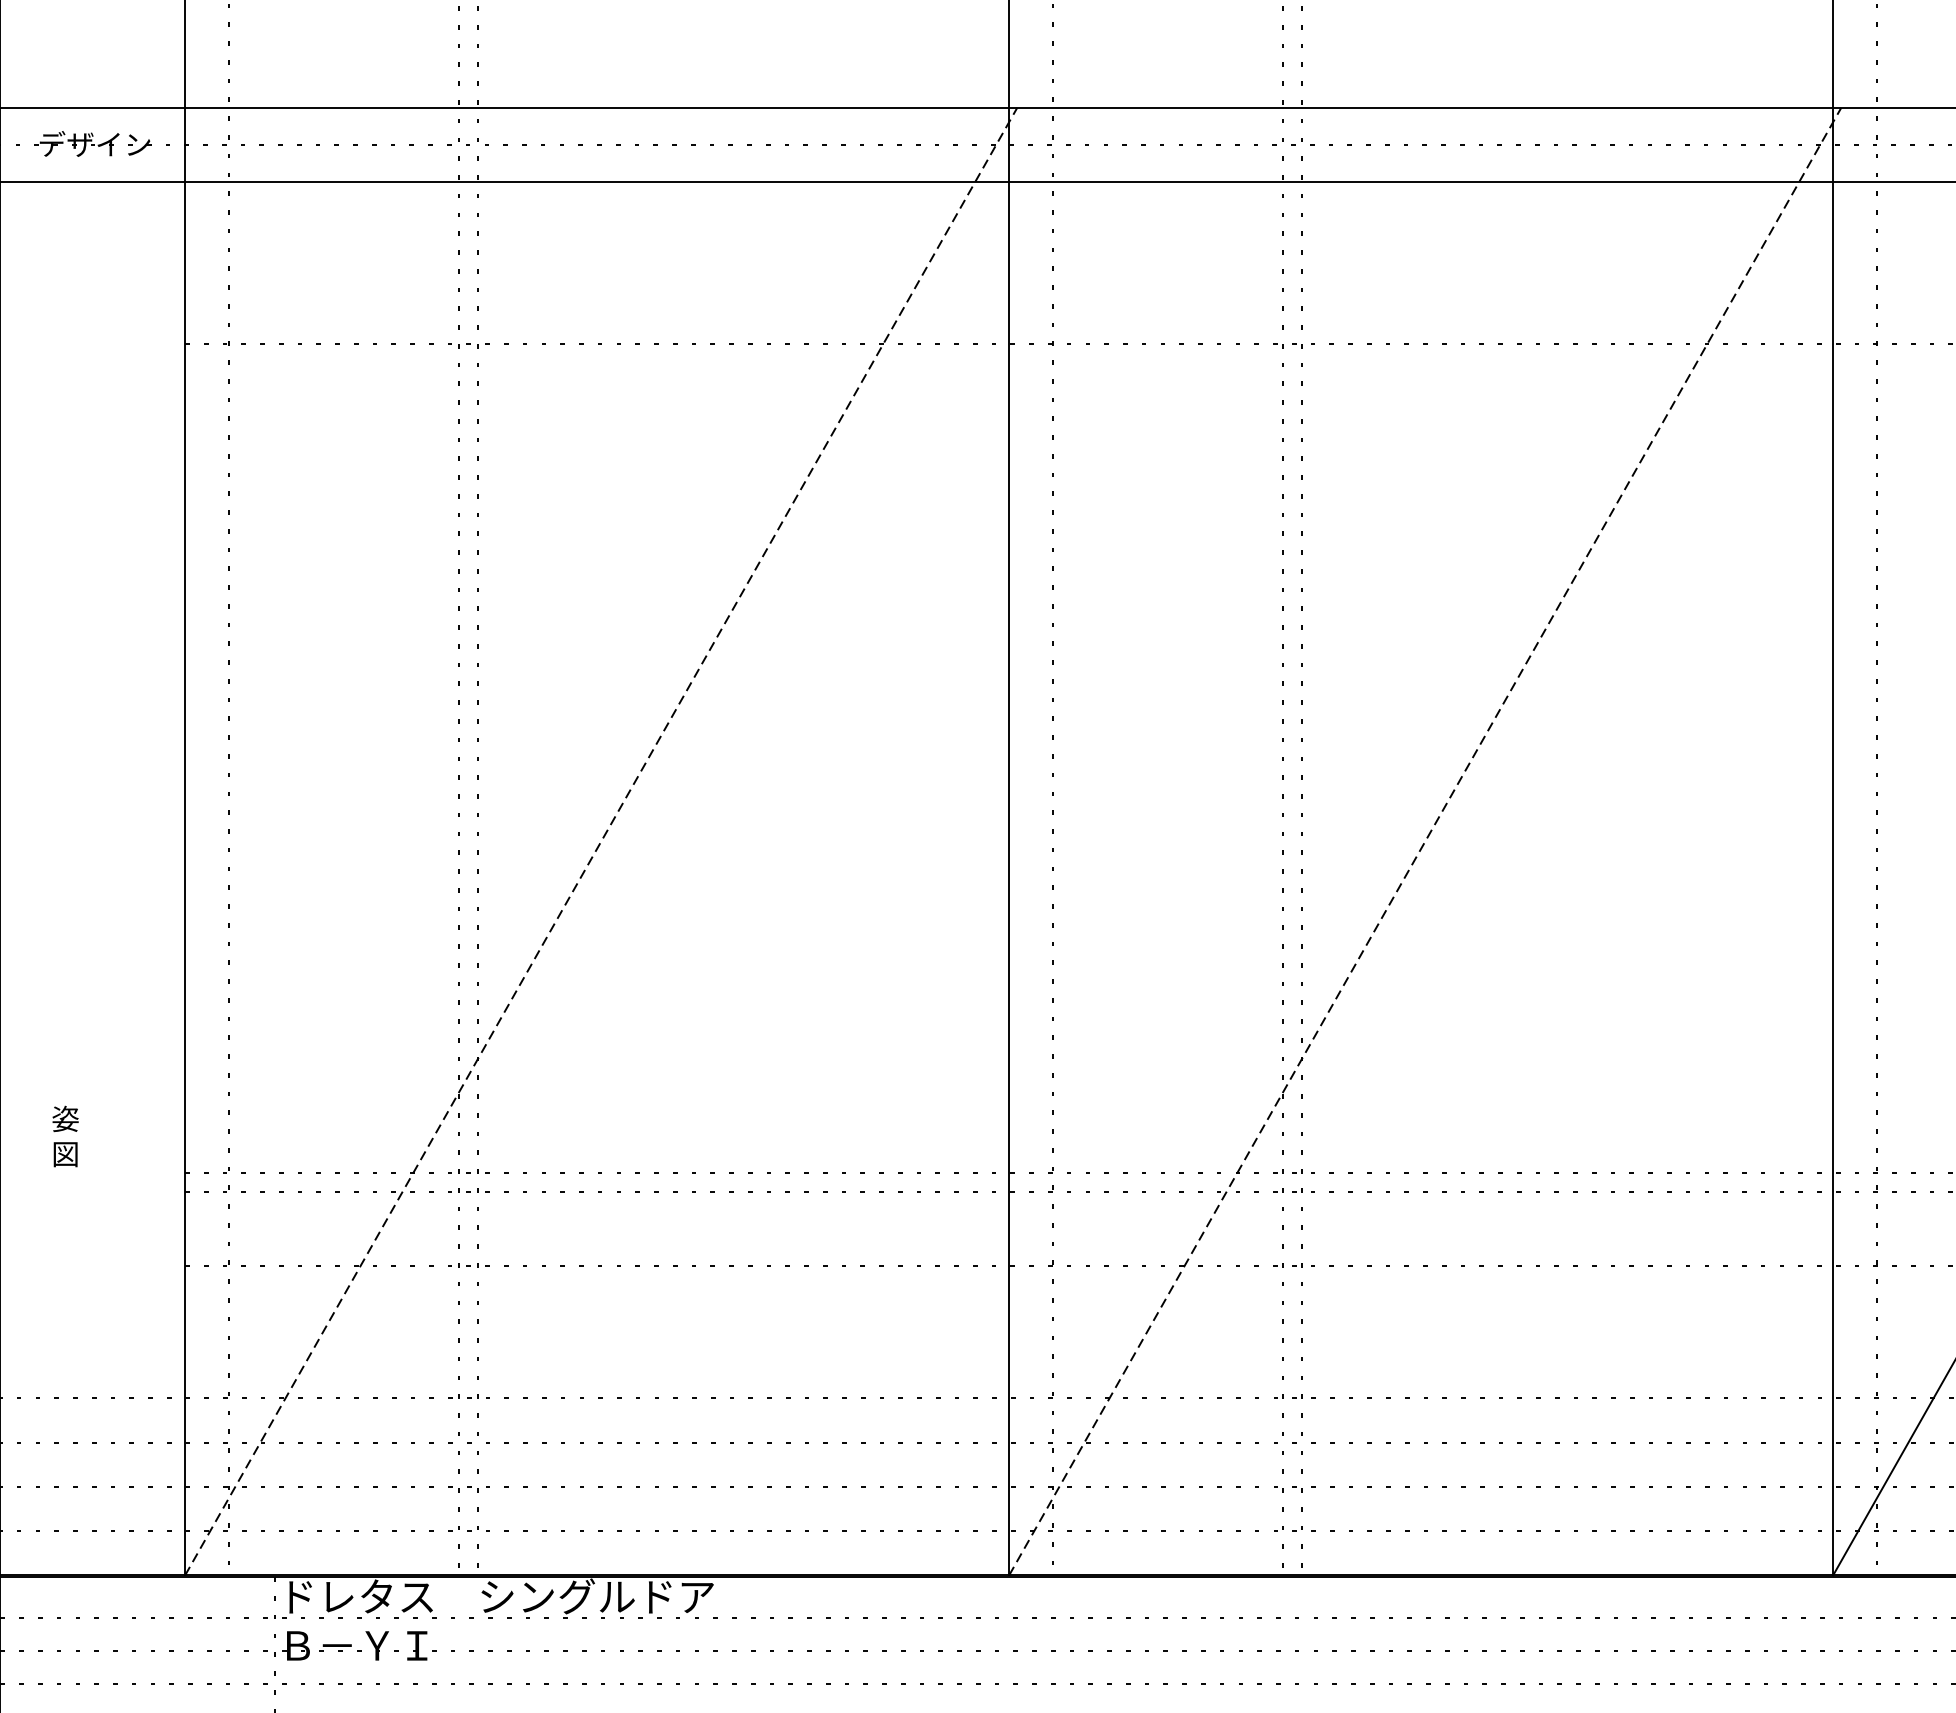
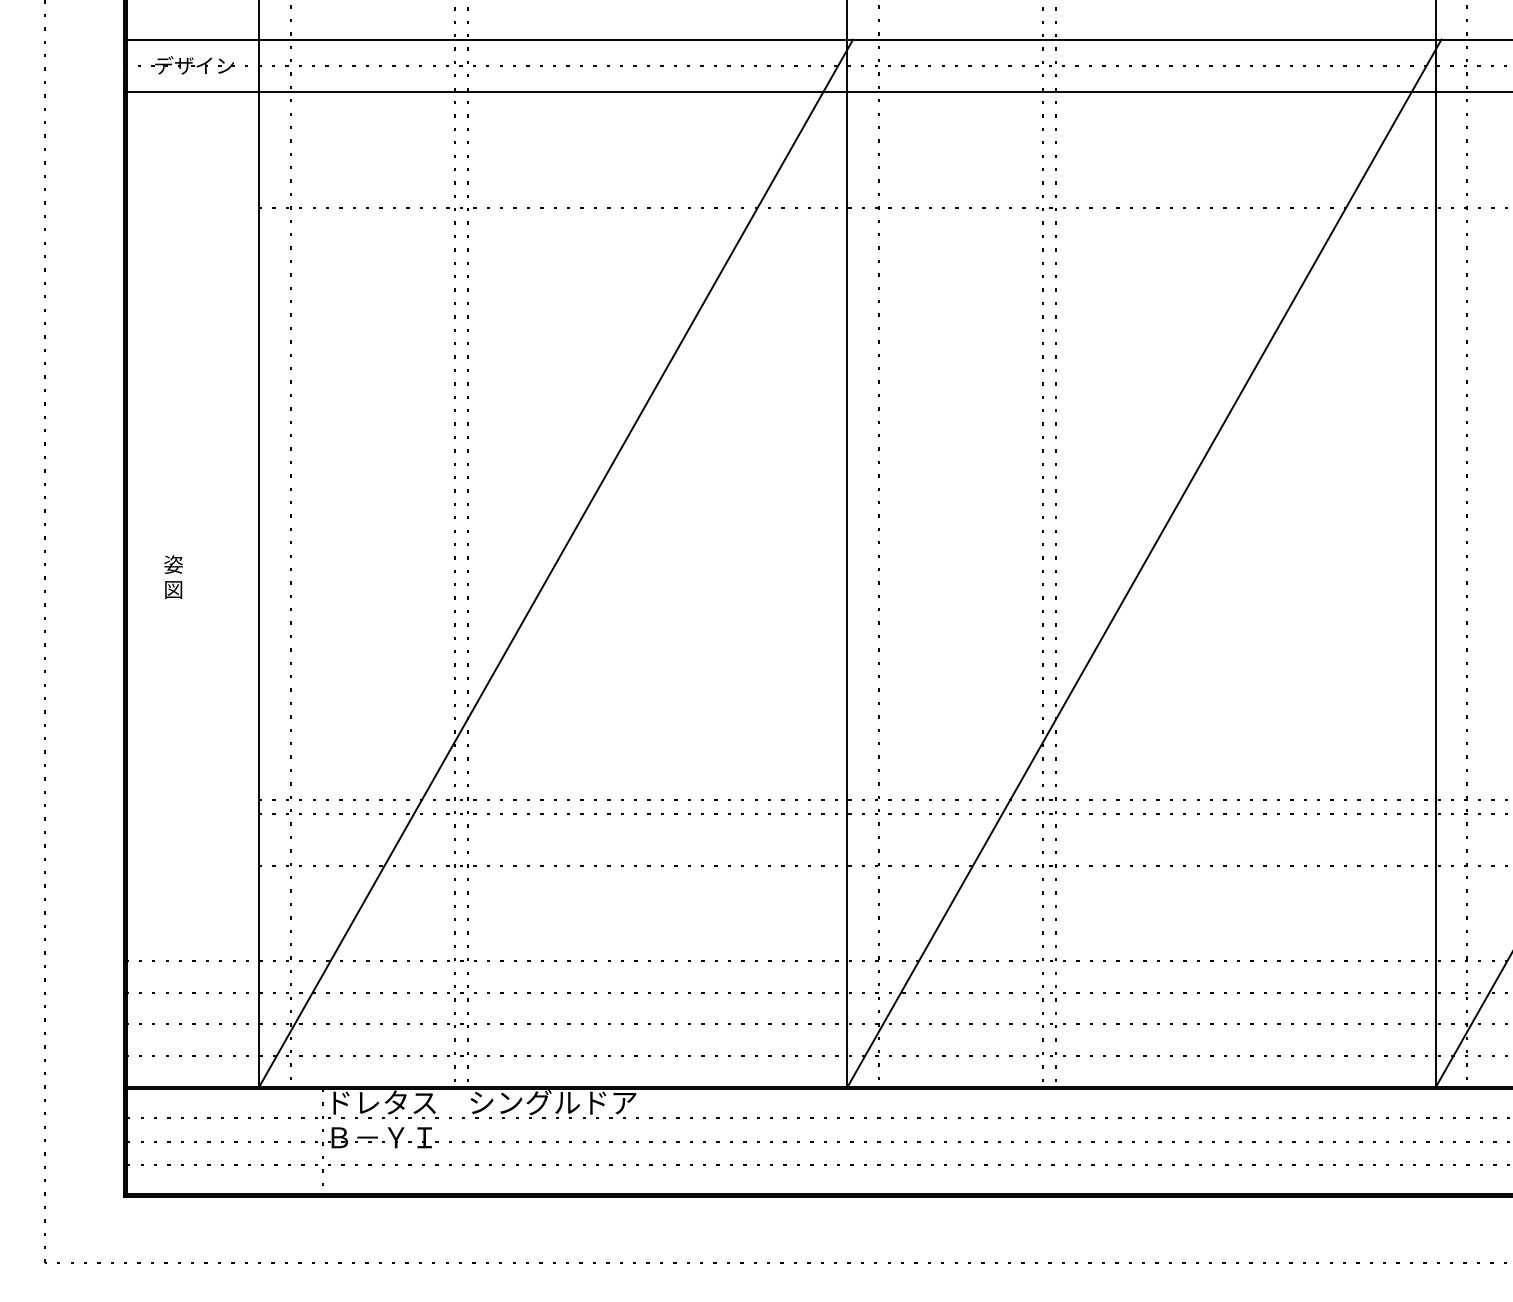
line: (601, 841) -> (556, 563), dashed -> solid
line: (1425, 841) -> (1144, 563), dashed -> solid
text: (65, 1135) -> (173, 576), moved

